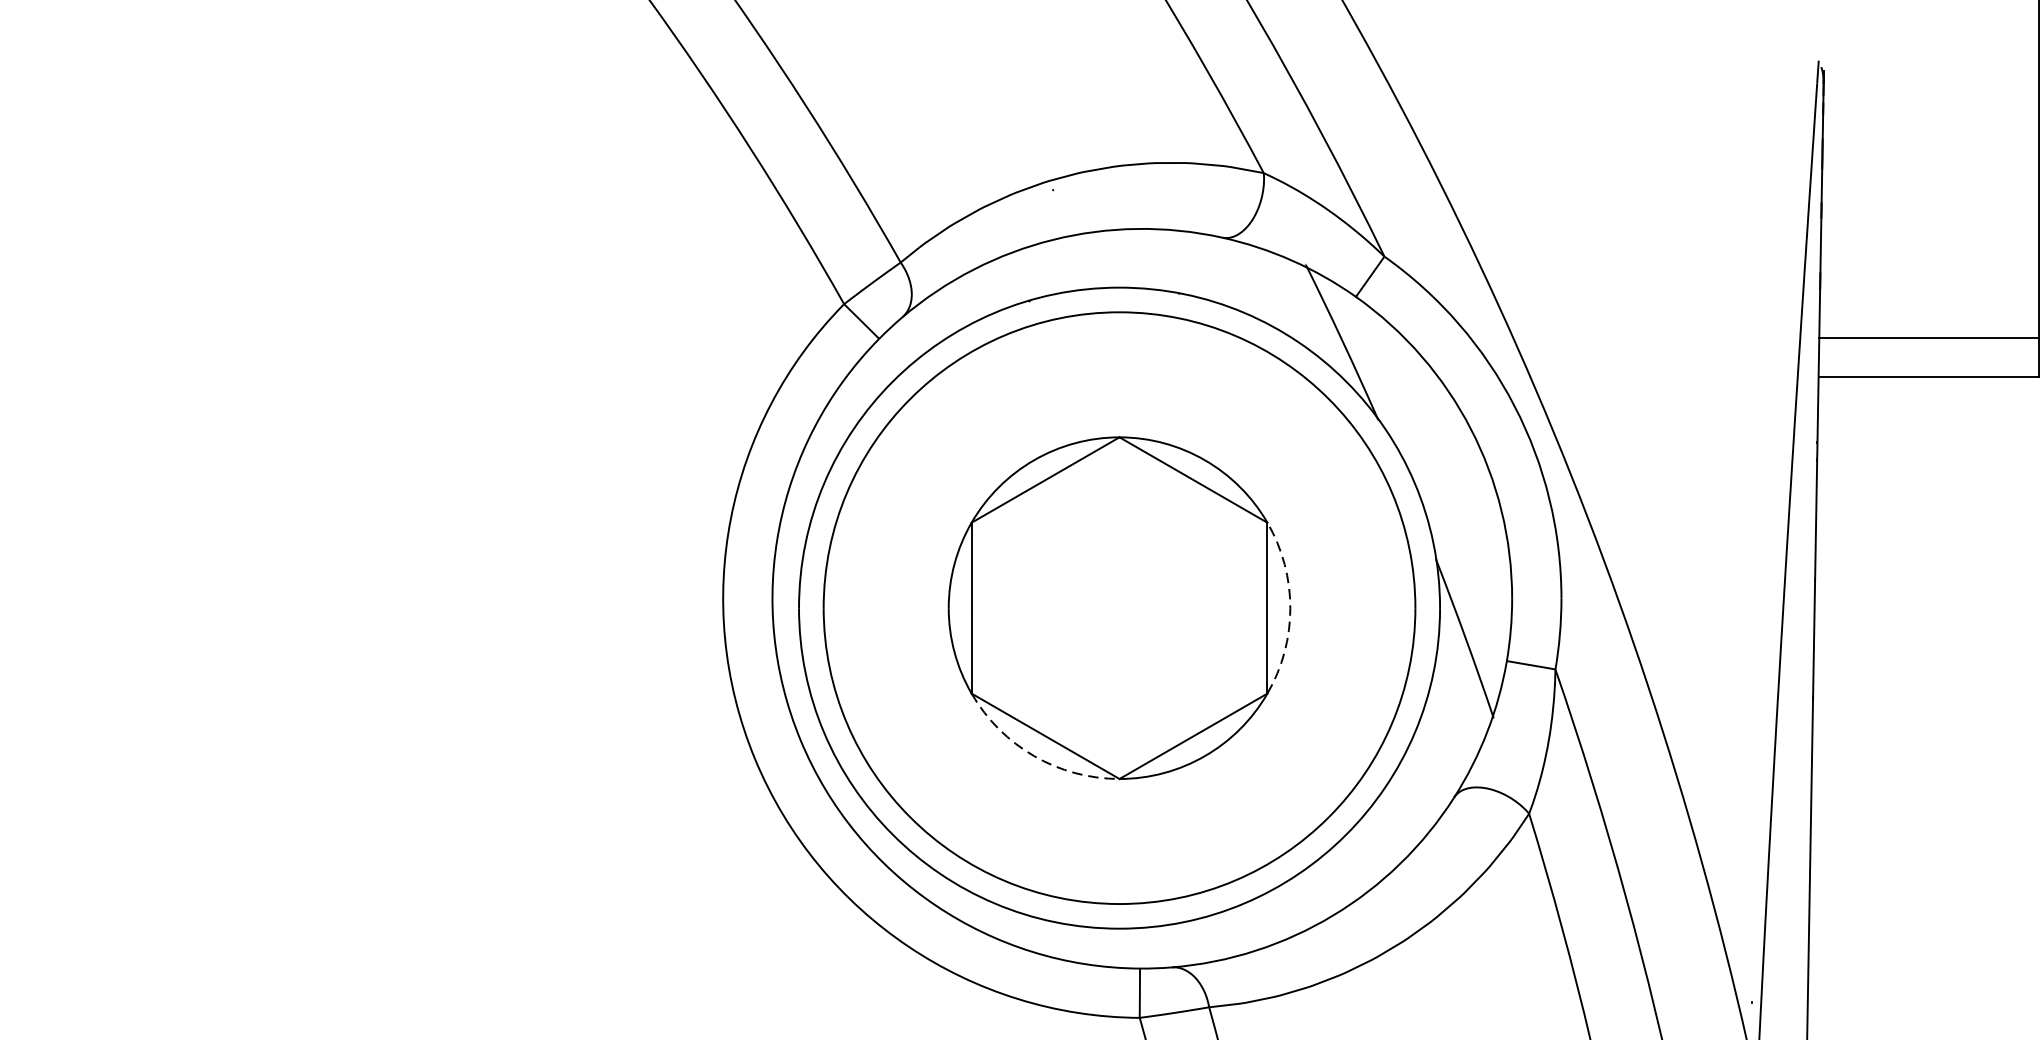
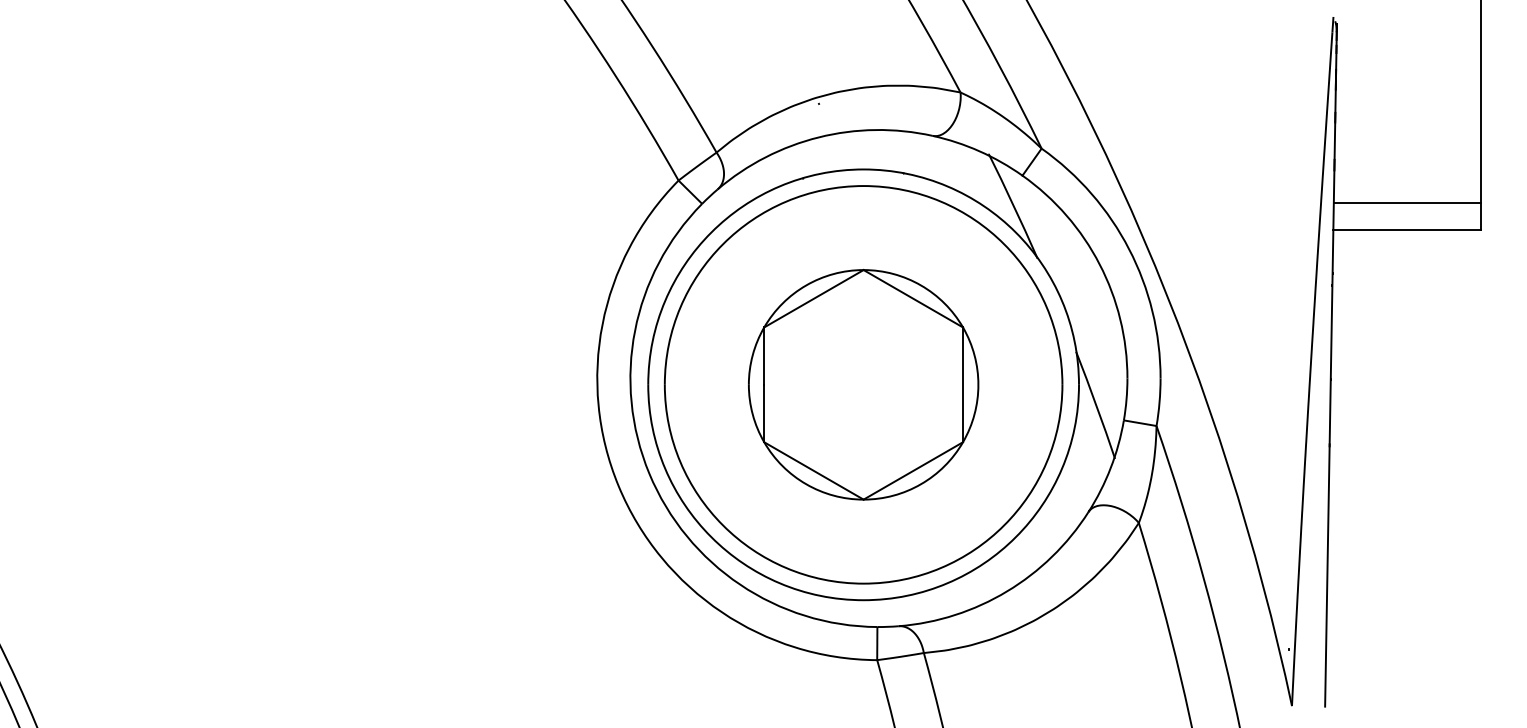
arc: (1290, 607) -> (978, 384), dashed -> solid
arc: (1034, 756) -> (806, 484), dashed -> solid

